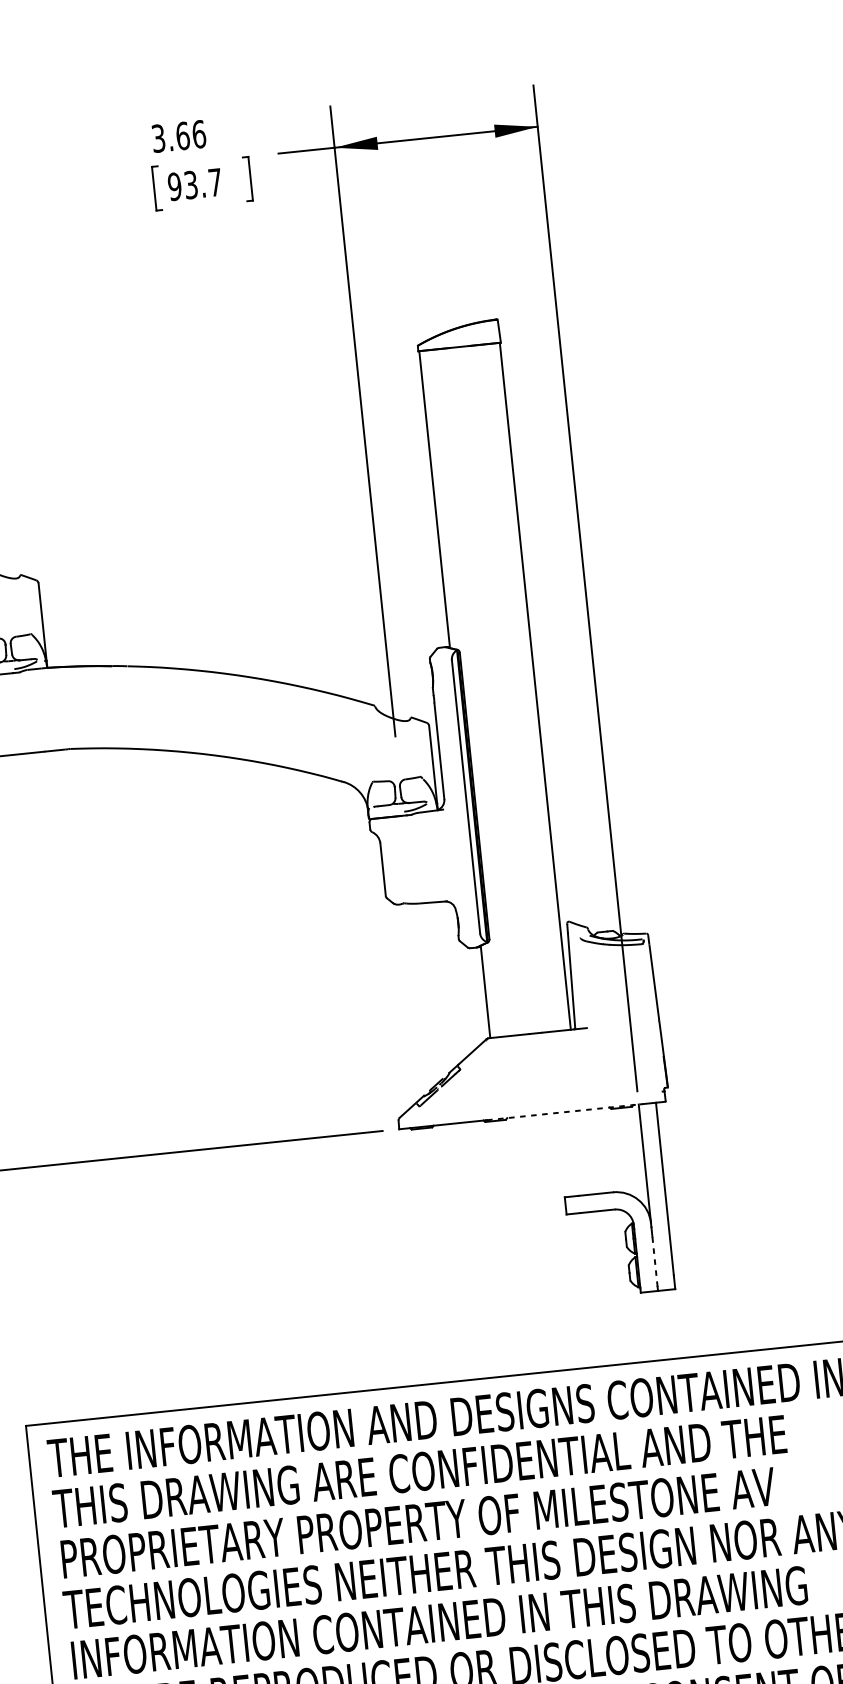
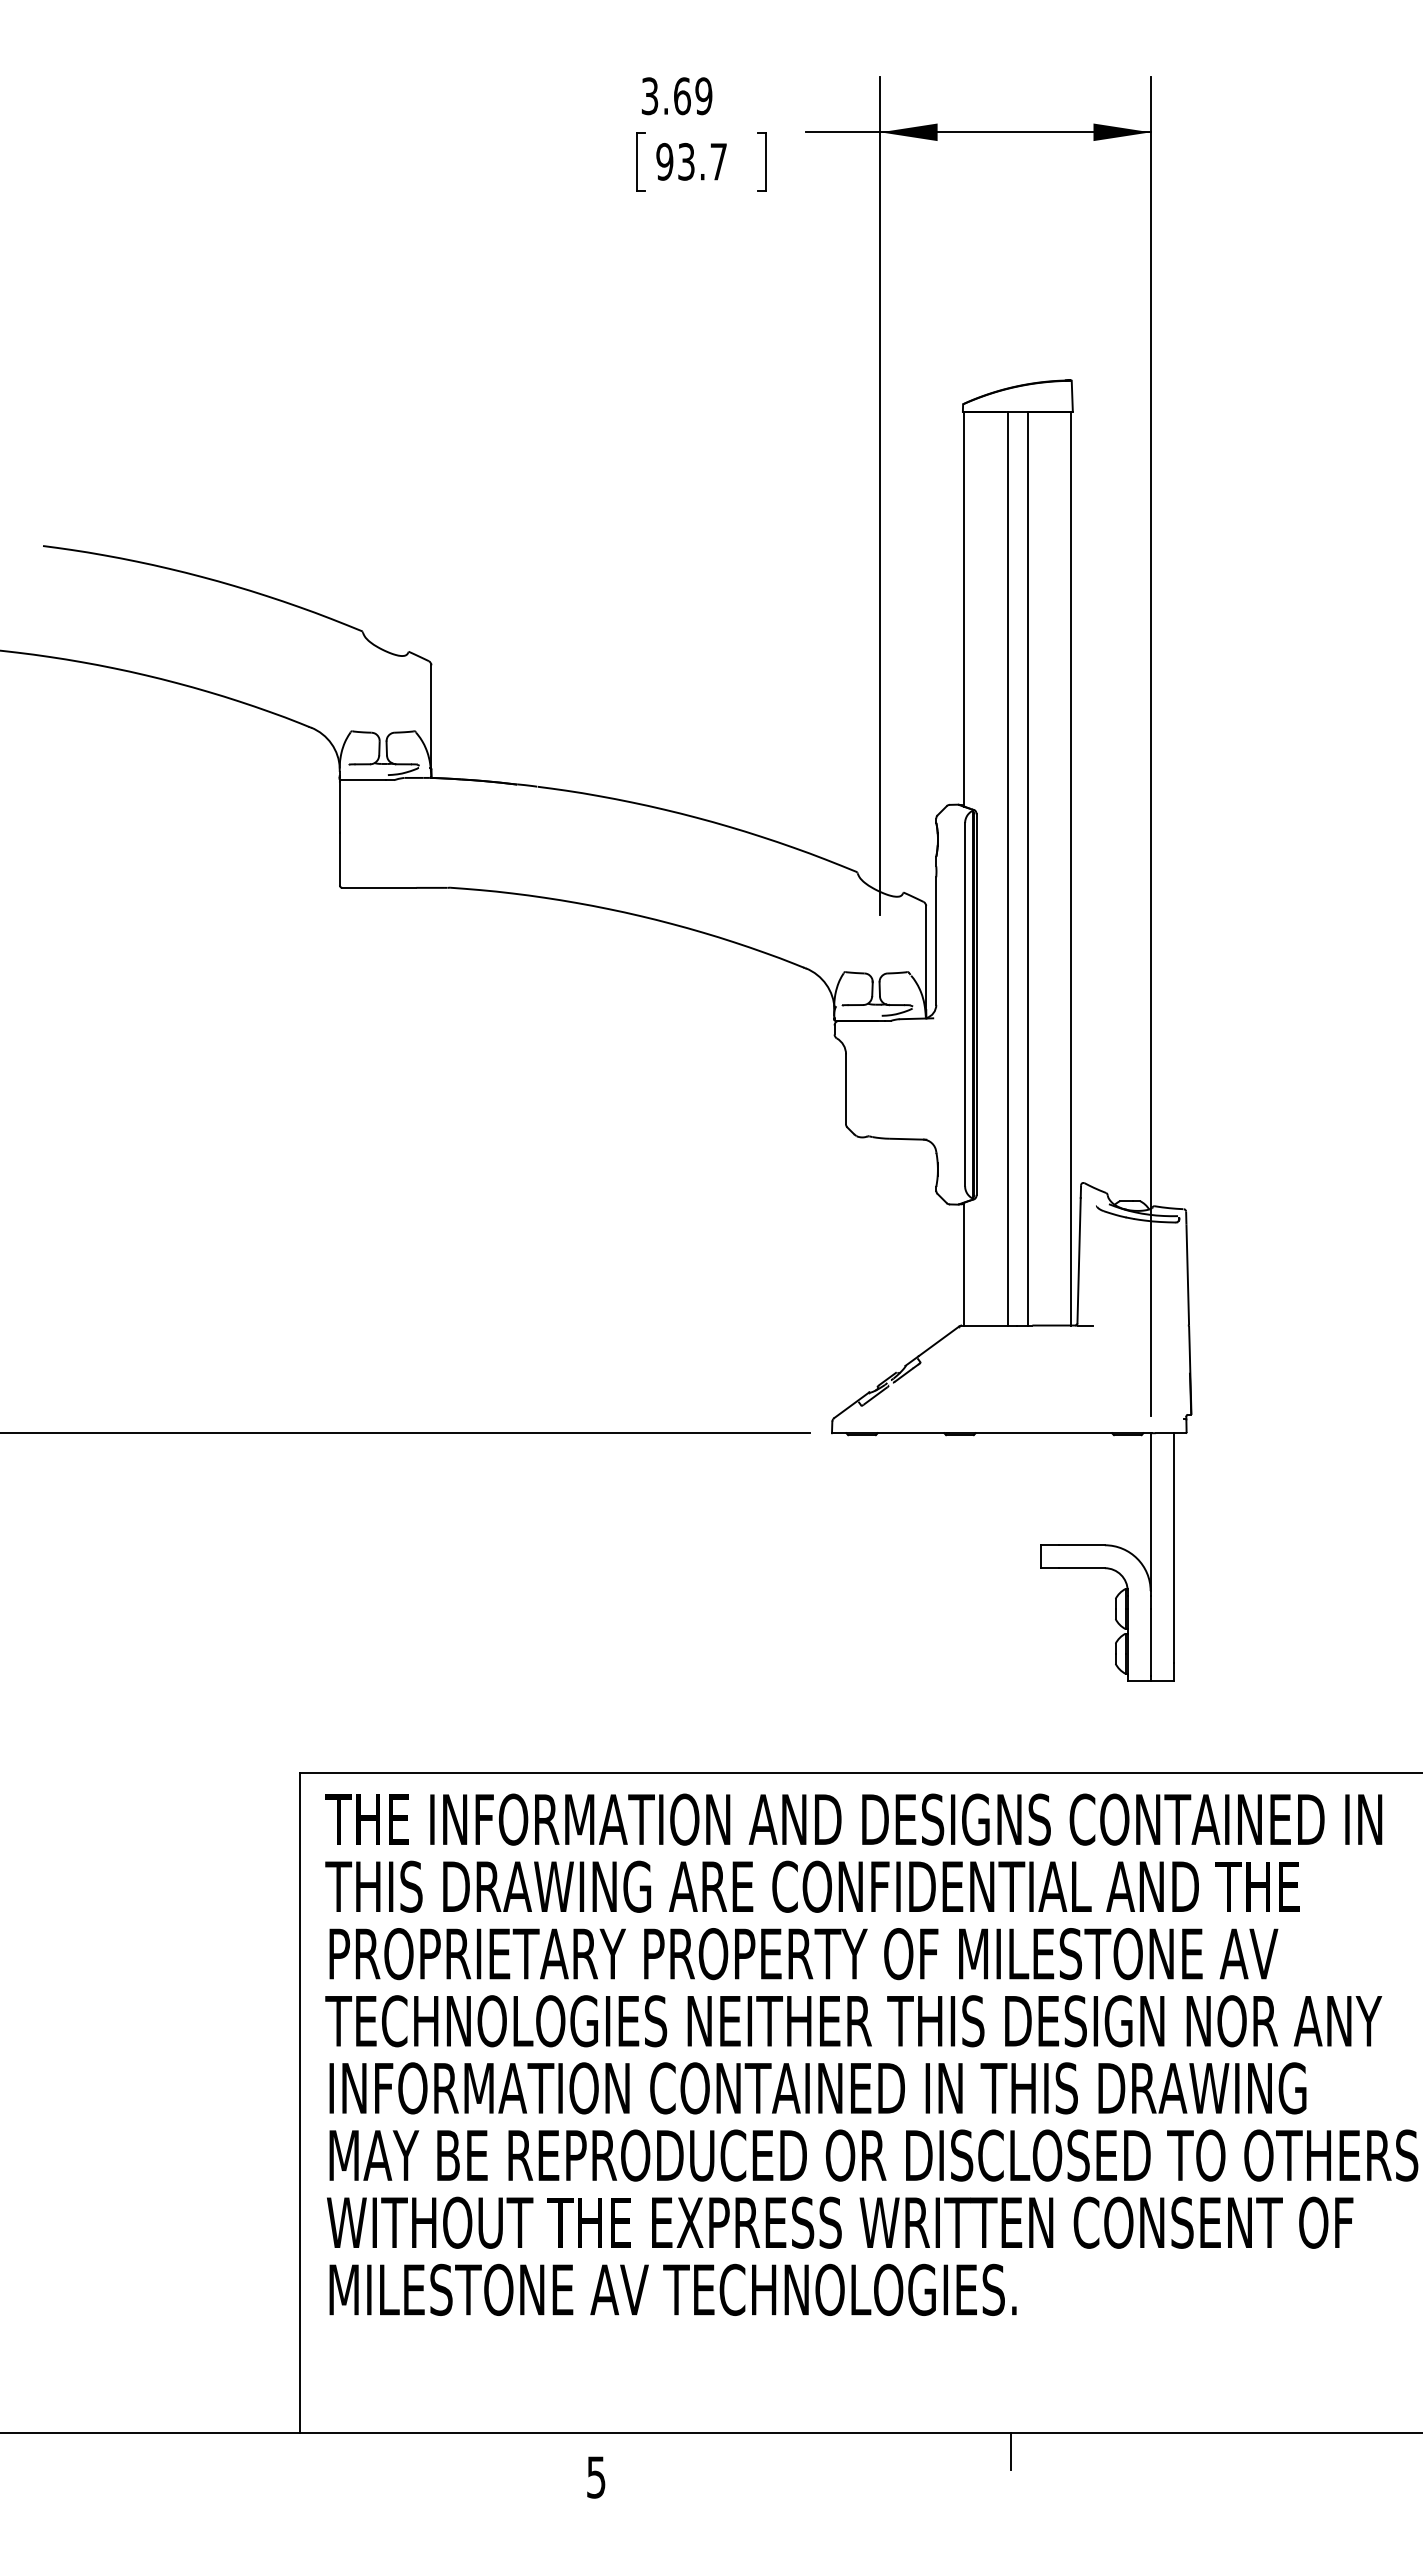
text: (198, 134) -> (703, 96), 3.66 -> 3.69
line: (502, 689) -> (1027, 868), added
line: (488, 691) -> (1008, 868), added
line: (563, 1112) -> (1050, 1433), dashed -> solid
line: (654, 1261) -> (1150, 1642), dashed -> solid

